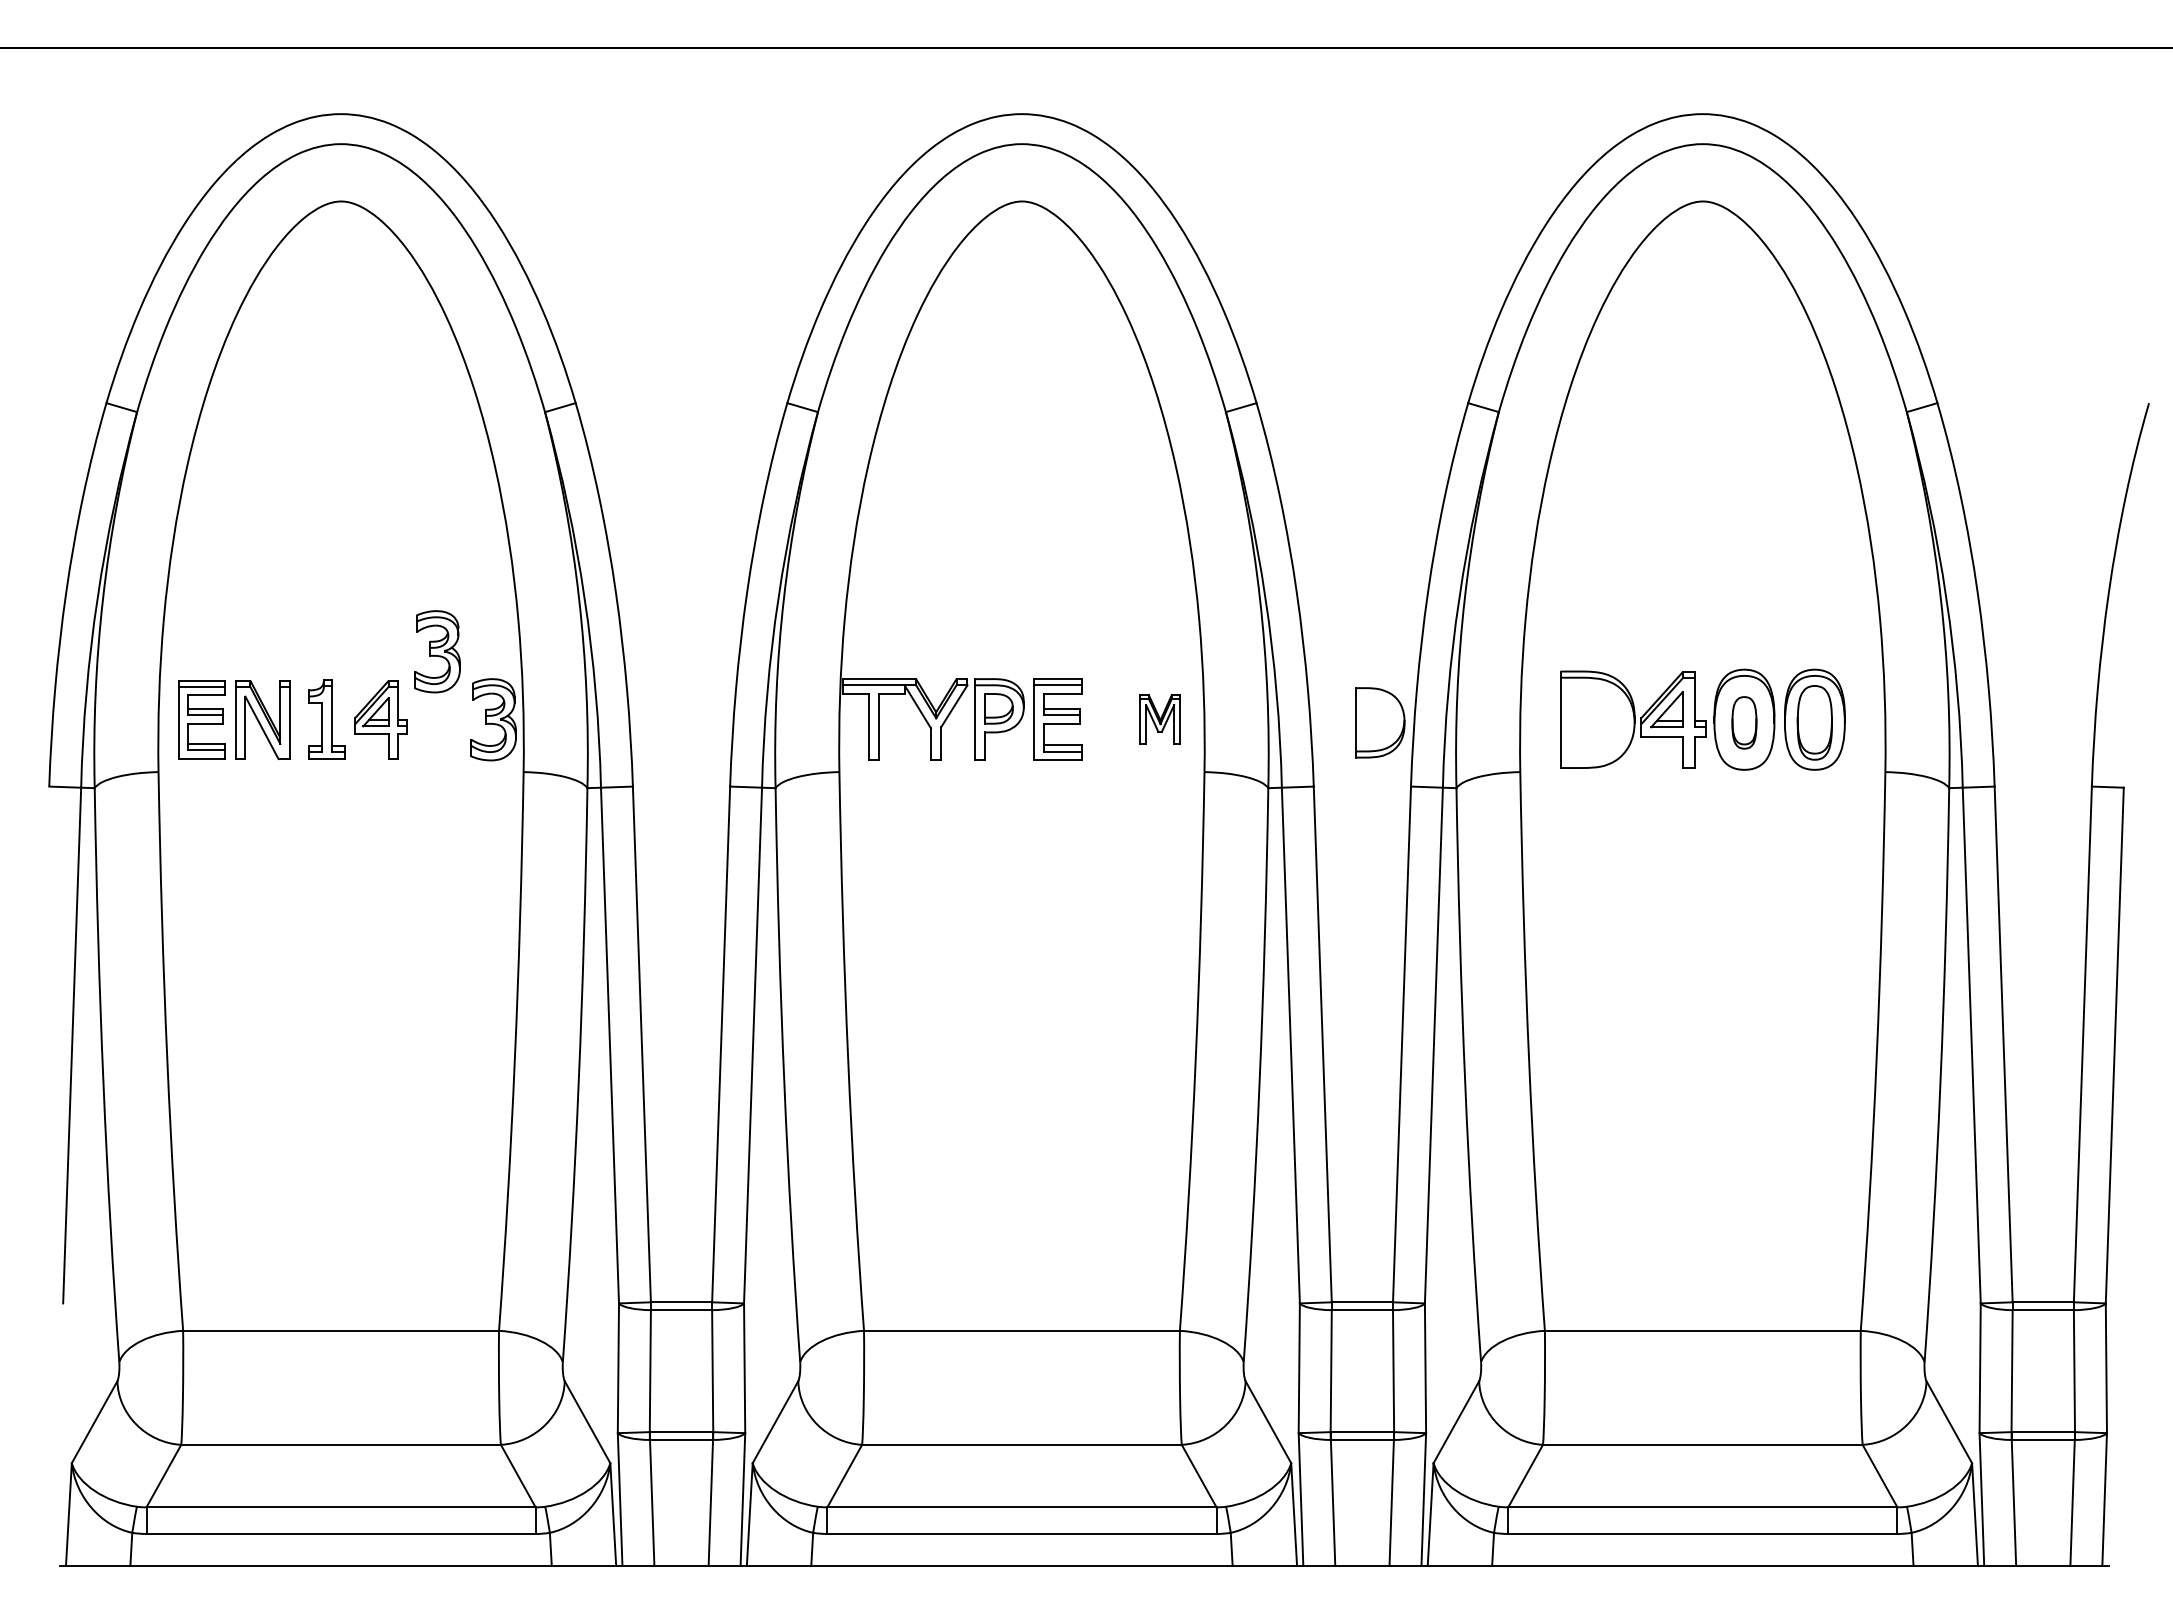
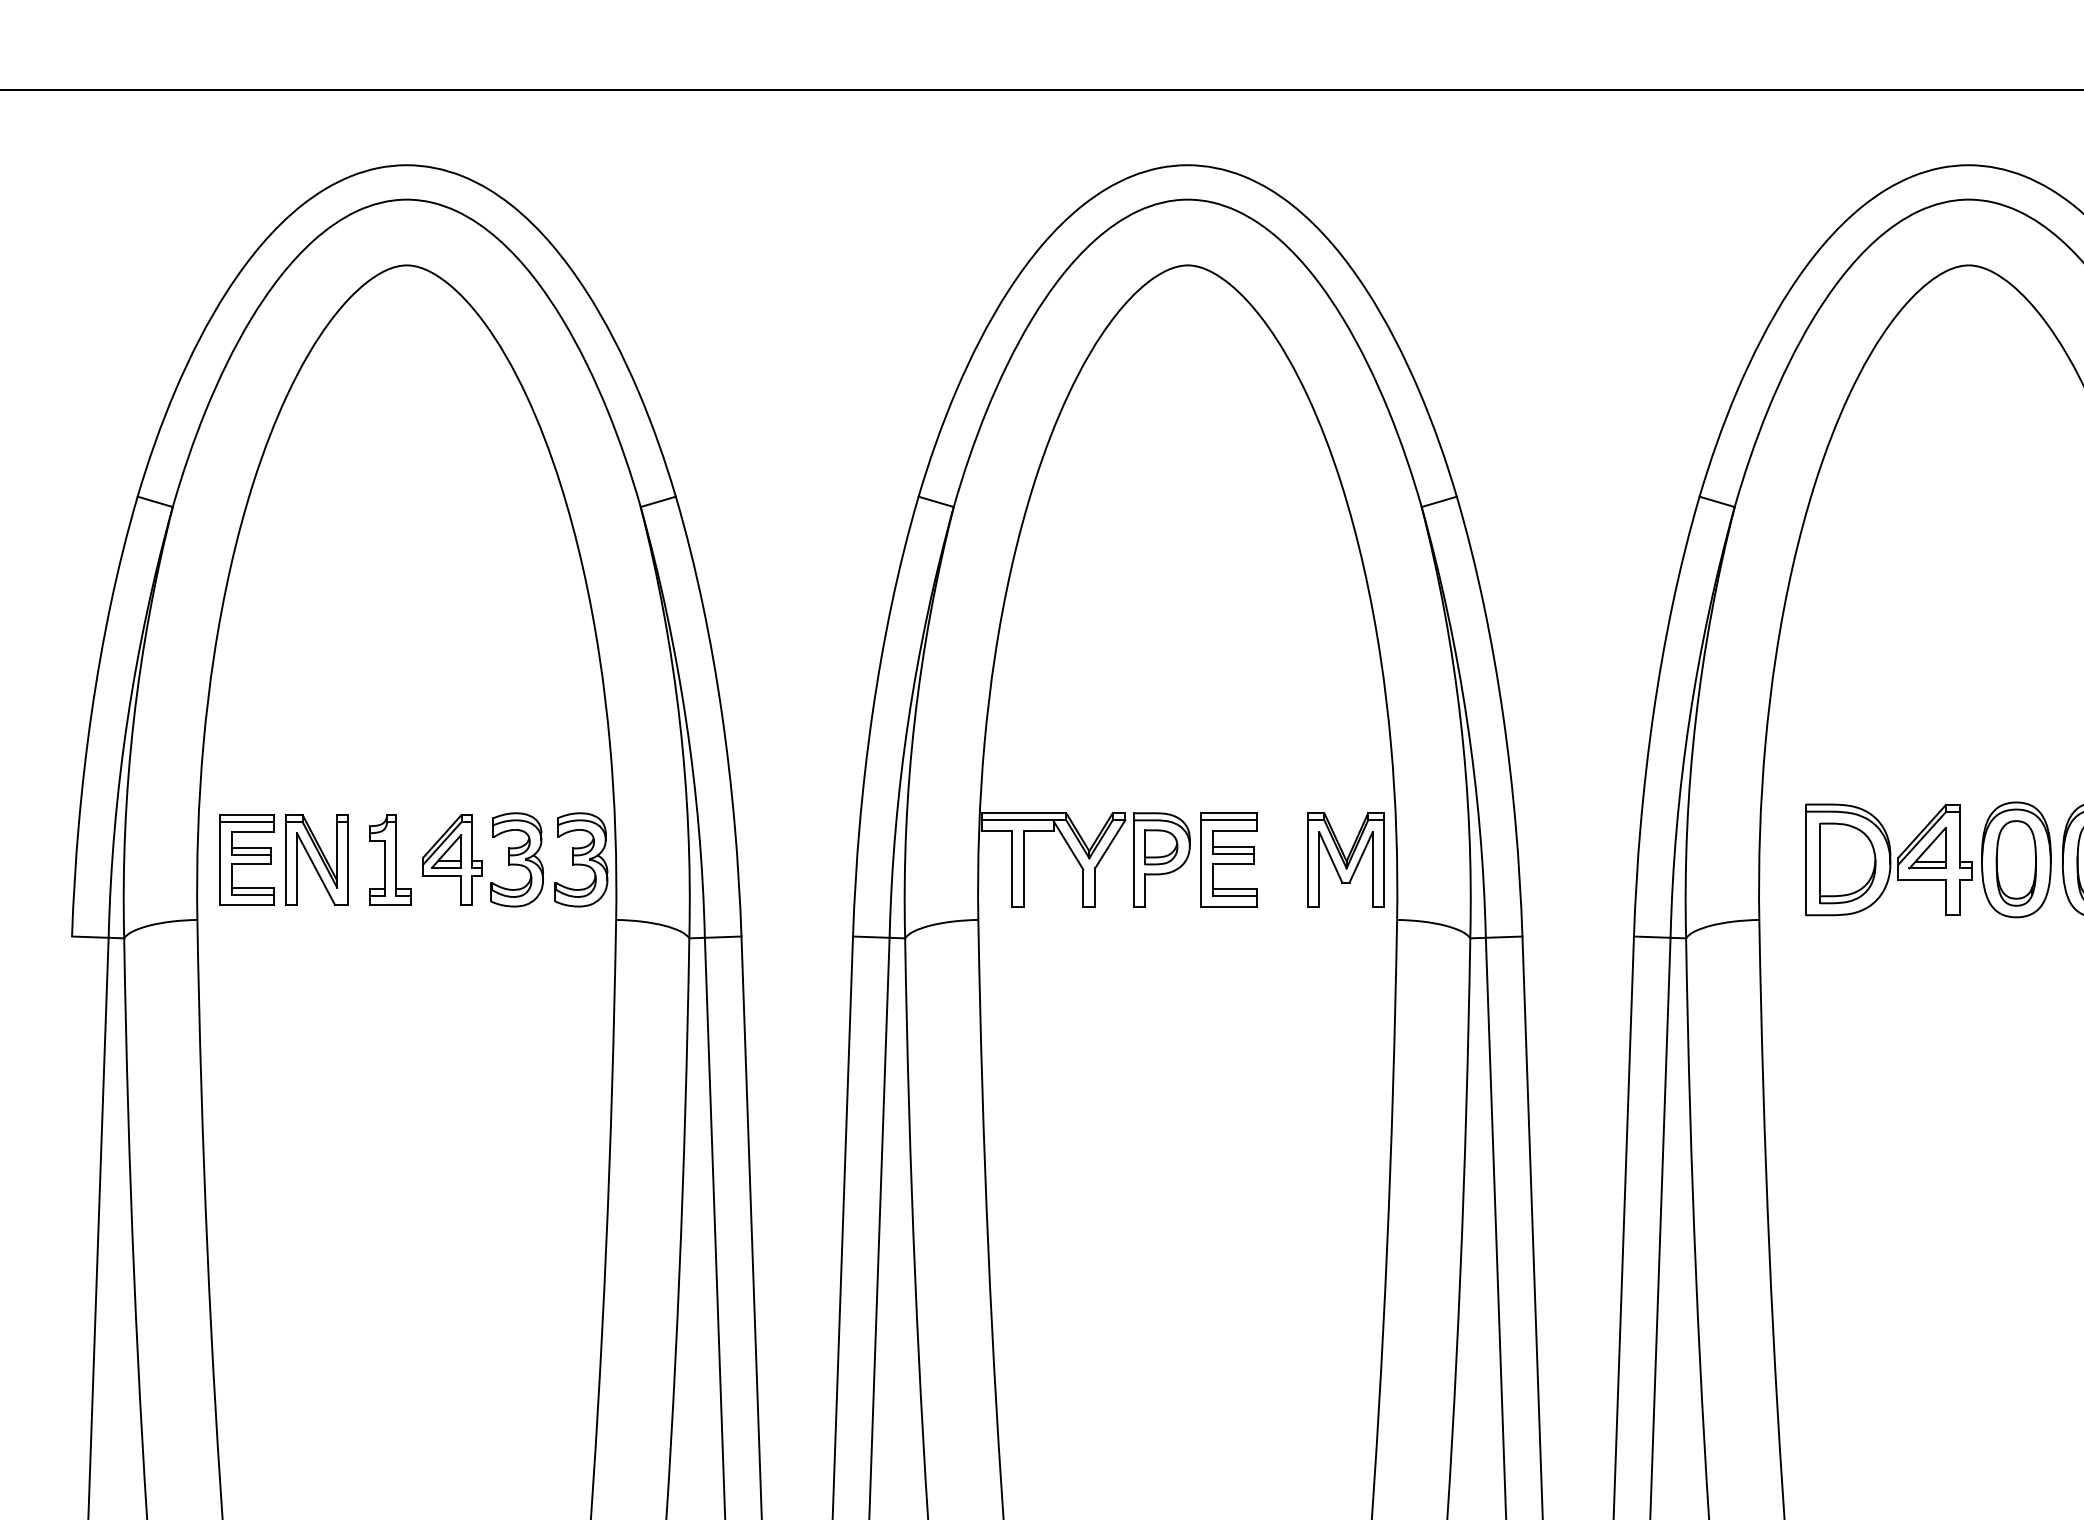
part: (437, 651) -> (517, 859), moved
part: (1160, 719) -> (1346, 859), size x1.67
part: (1380, 722) -> (1847, 863), moved
part: (1744, 722) -> (2016, 863), size x1.43

